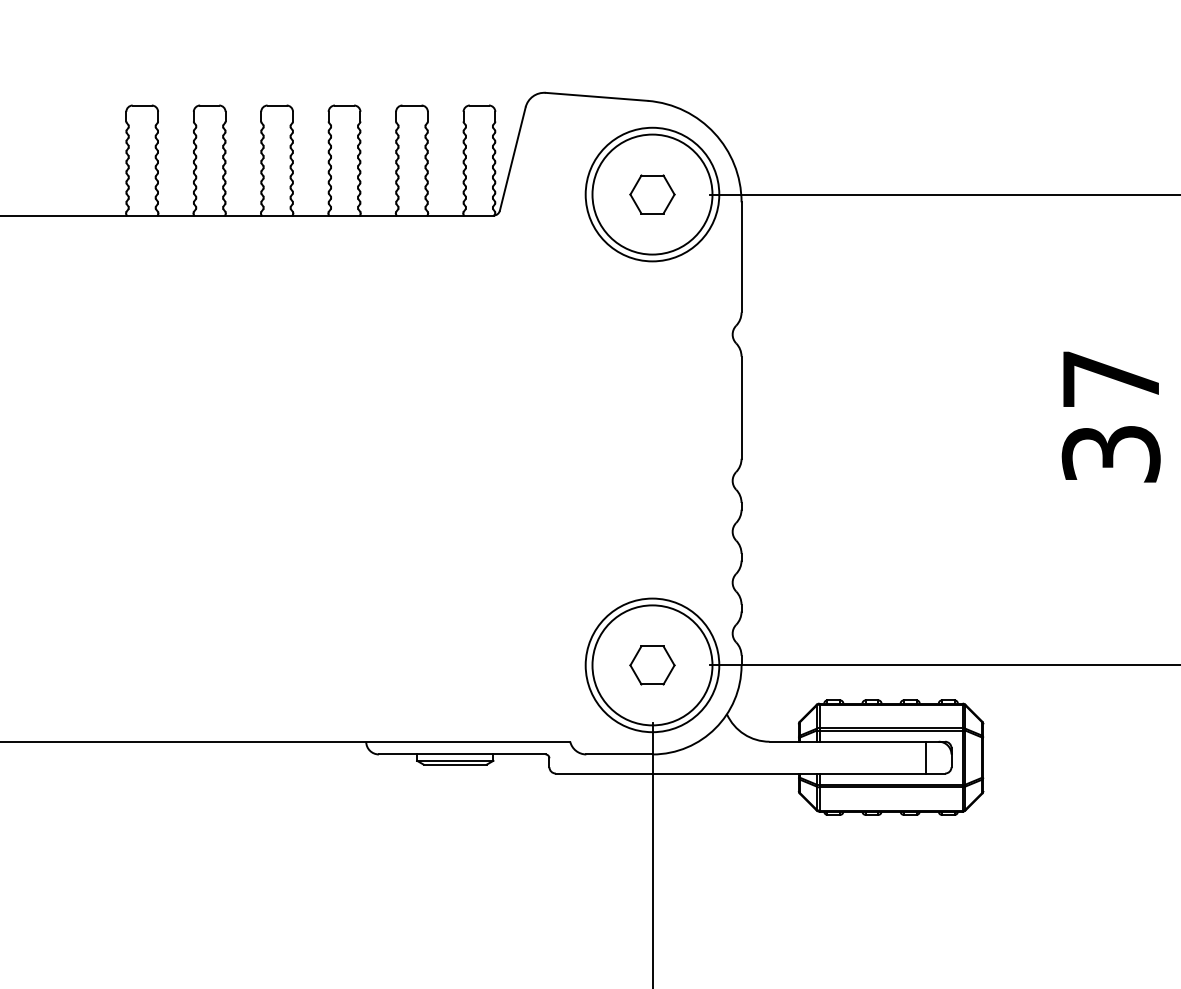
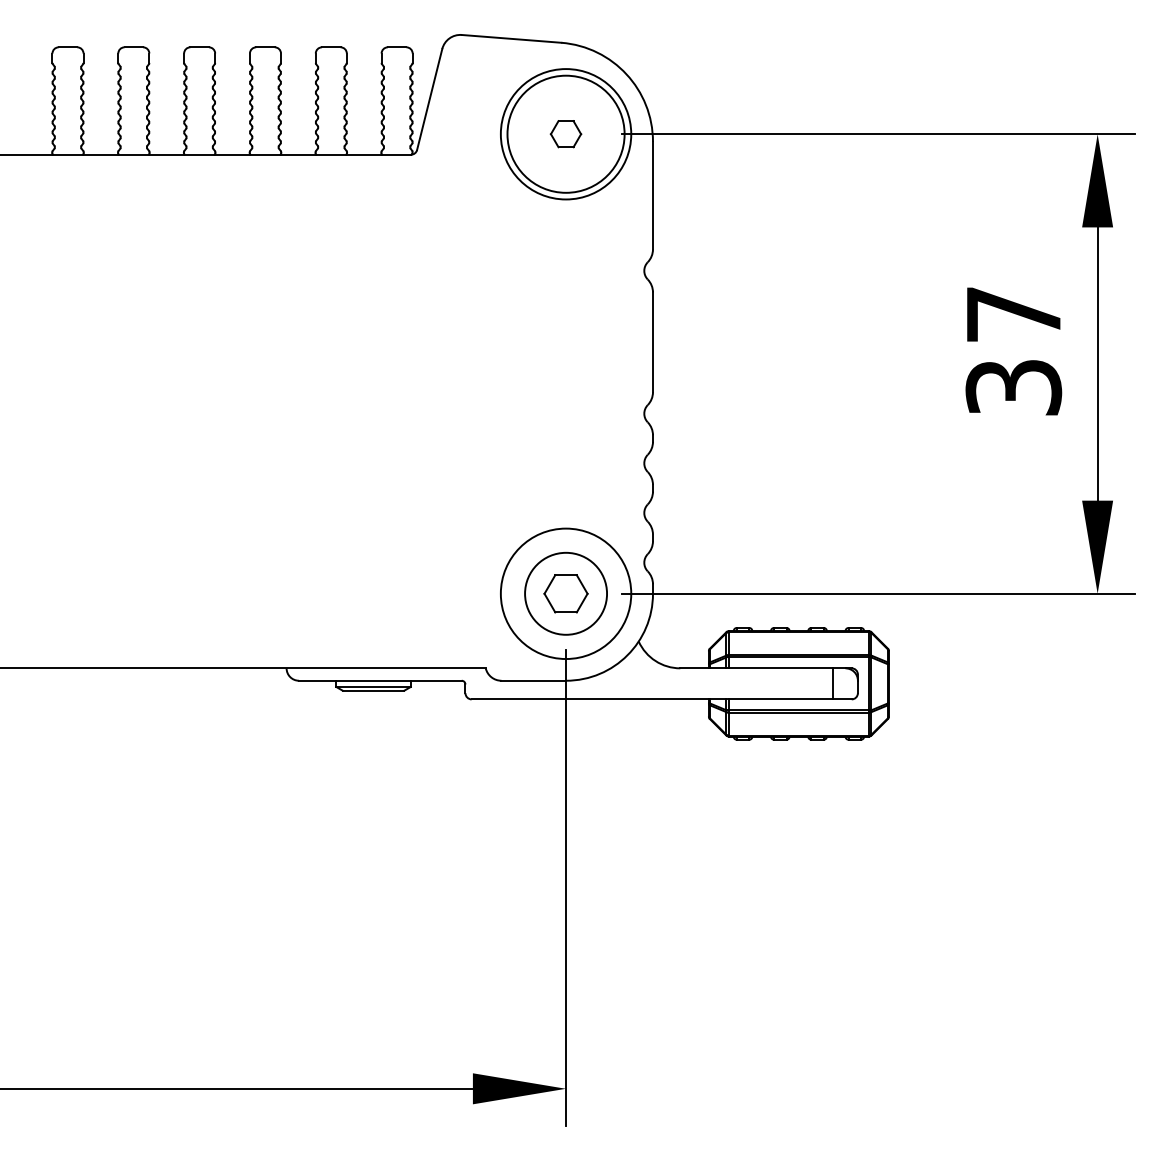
part: (651, 193) -> (565, 133), size x0.7
circle: (651, 665) -> (565, 593), size x0.7

